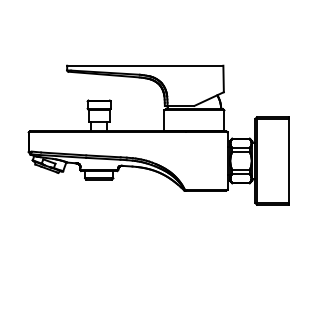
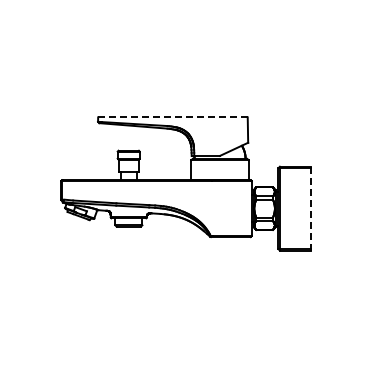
line: (144, 65) -> (172, 117), solid -> dashed
line: (288, 160) -> (310, 208), solid -> dashed

